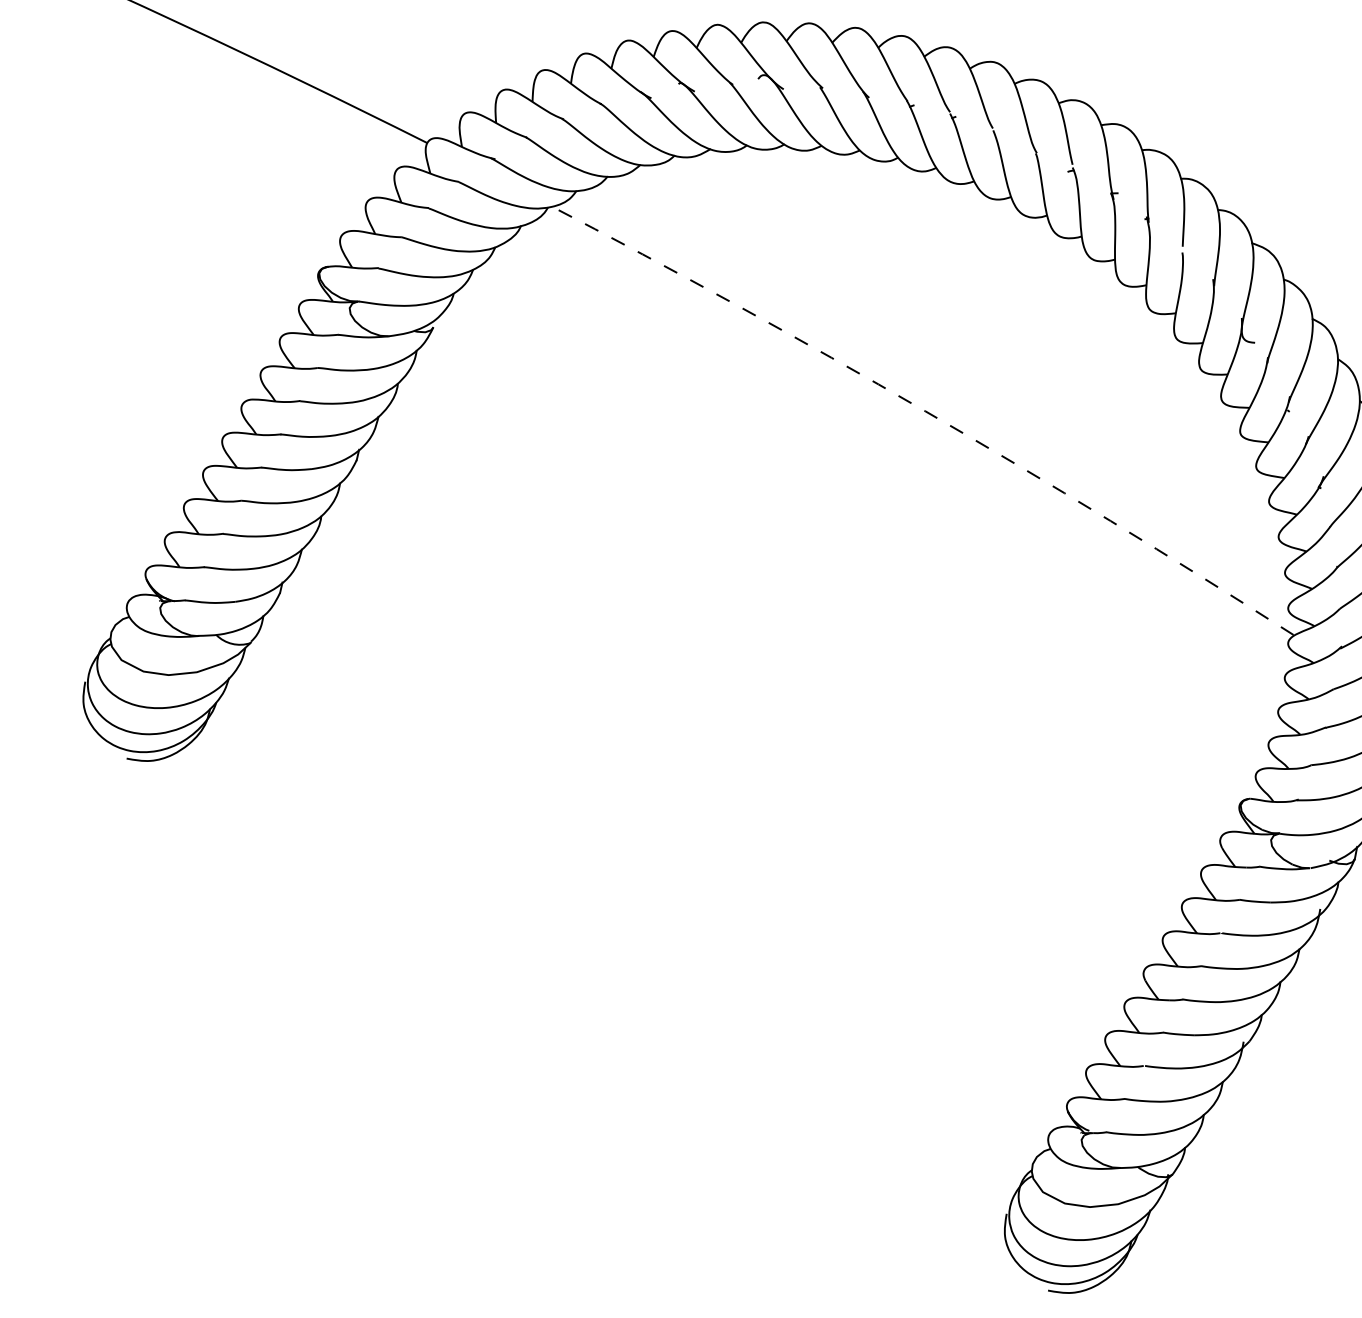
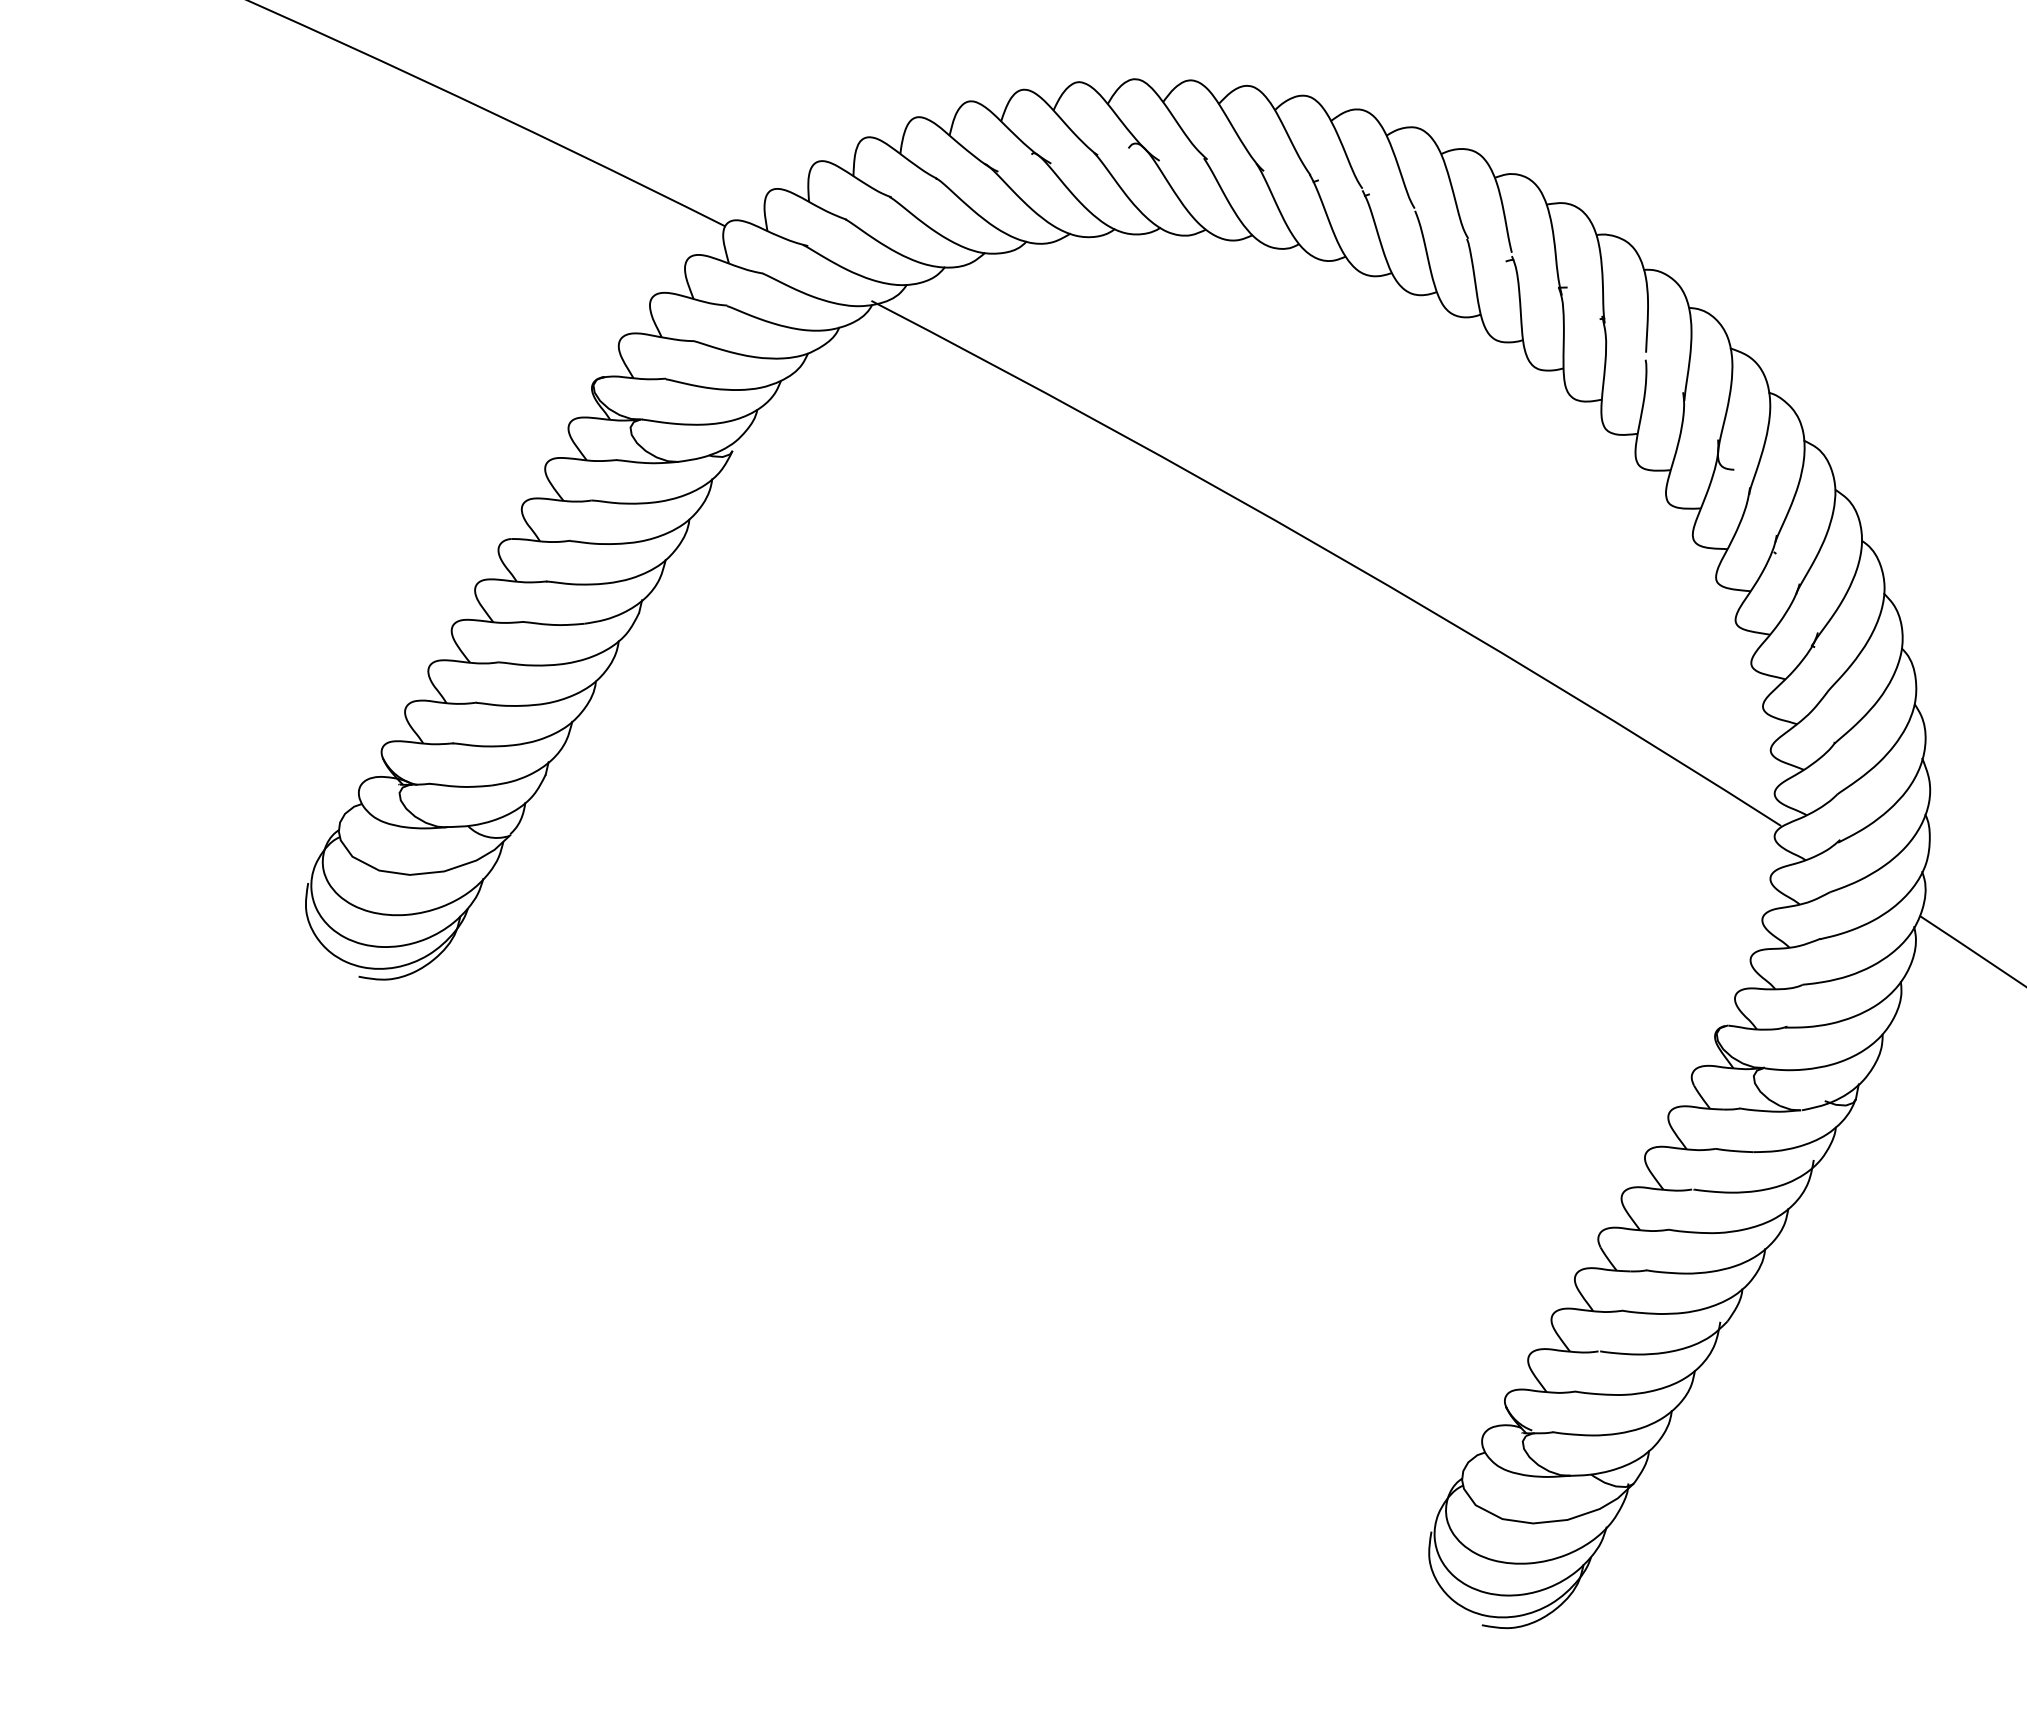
arc: (925, 411) -> (1332, 553), dashed -> solid

